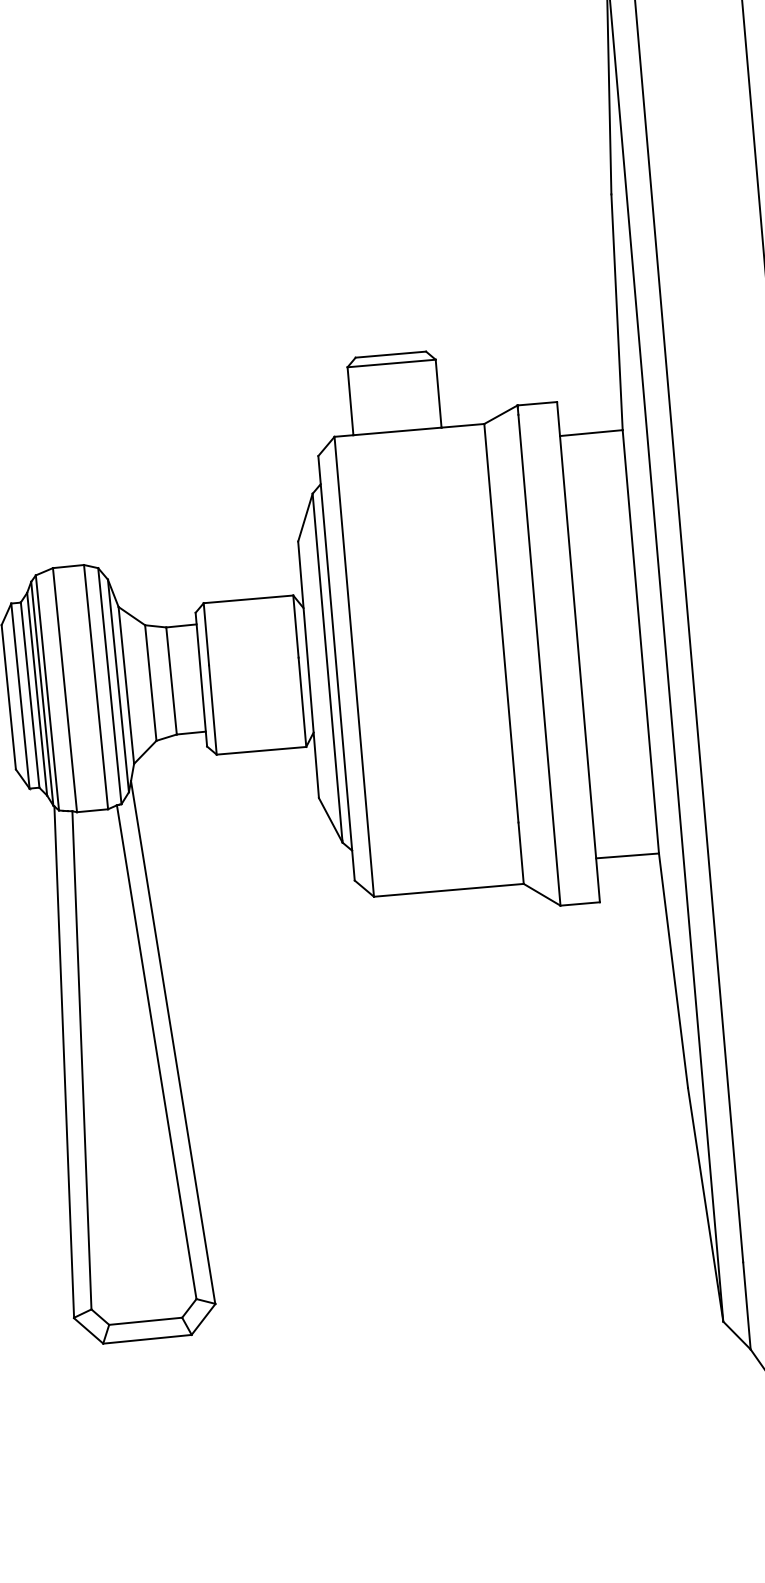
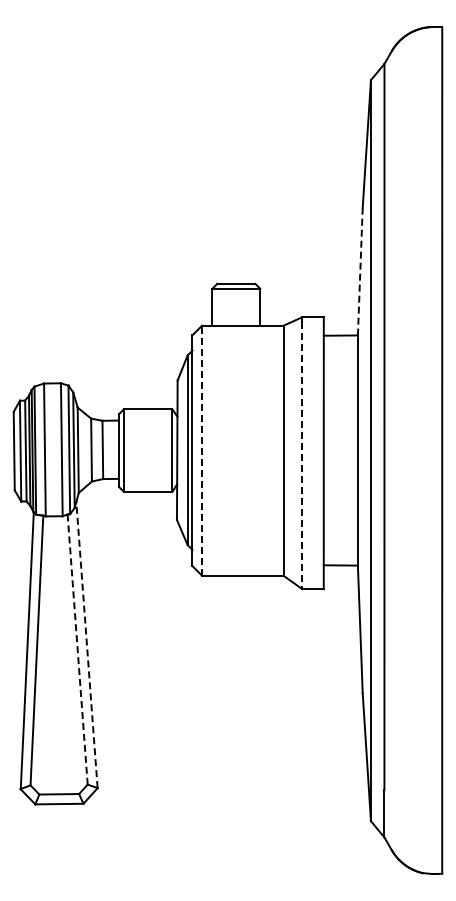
line: (617, 312) -> (360, 271), solid -> dashed
line: (539, 661) -> (302, 456), solid -> dashed
line: (354, 666) -> (202, 450), solid -> dashed
line: (172, 1041) -> (86, 644), solid -> dashed
line: (156, 1053) -> (77, 650), solid -> dashed

